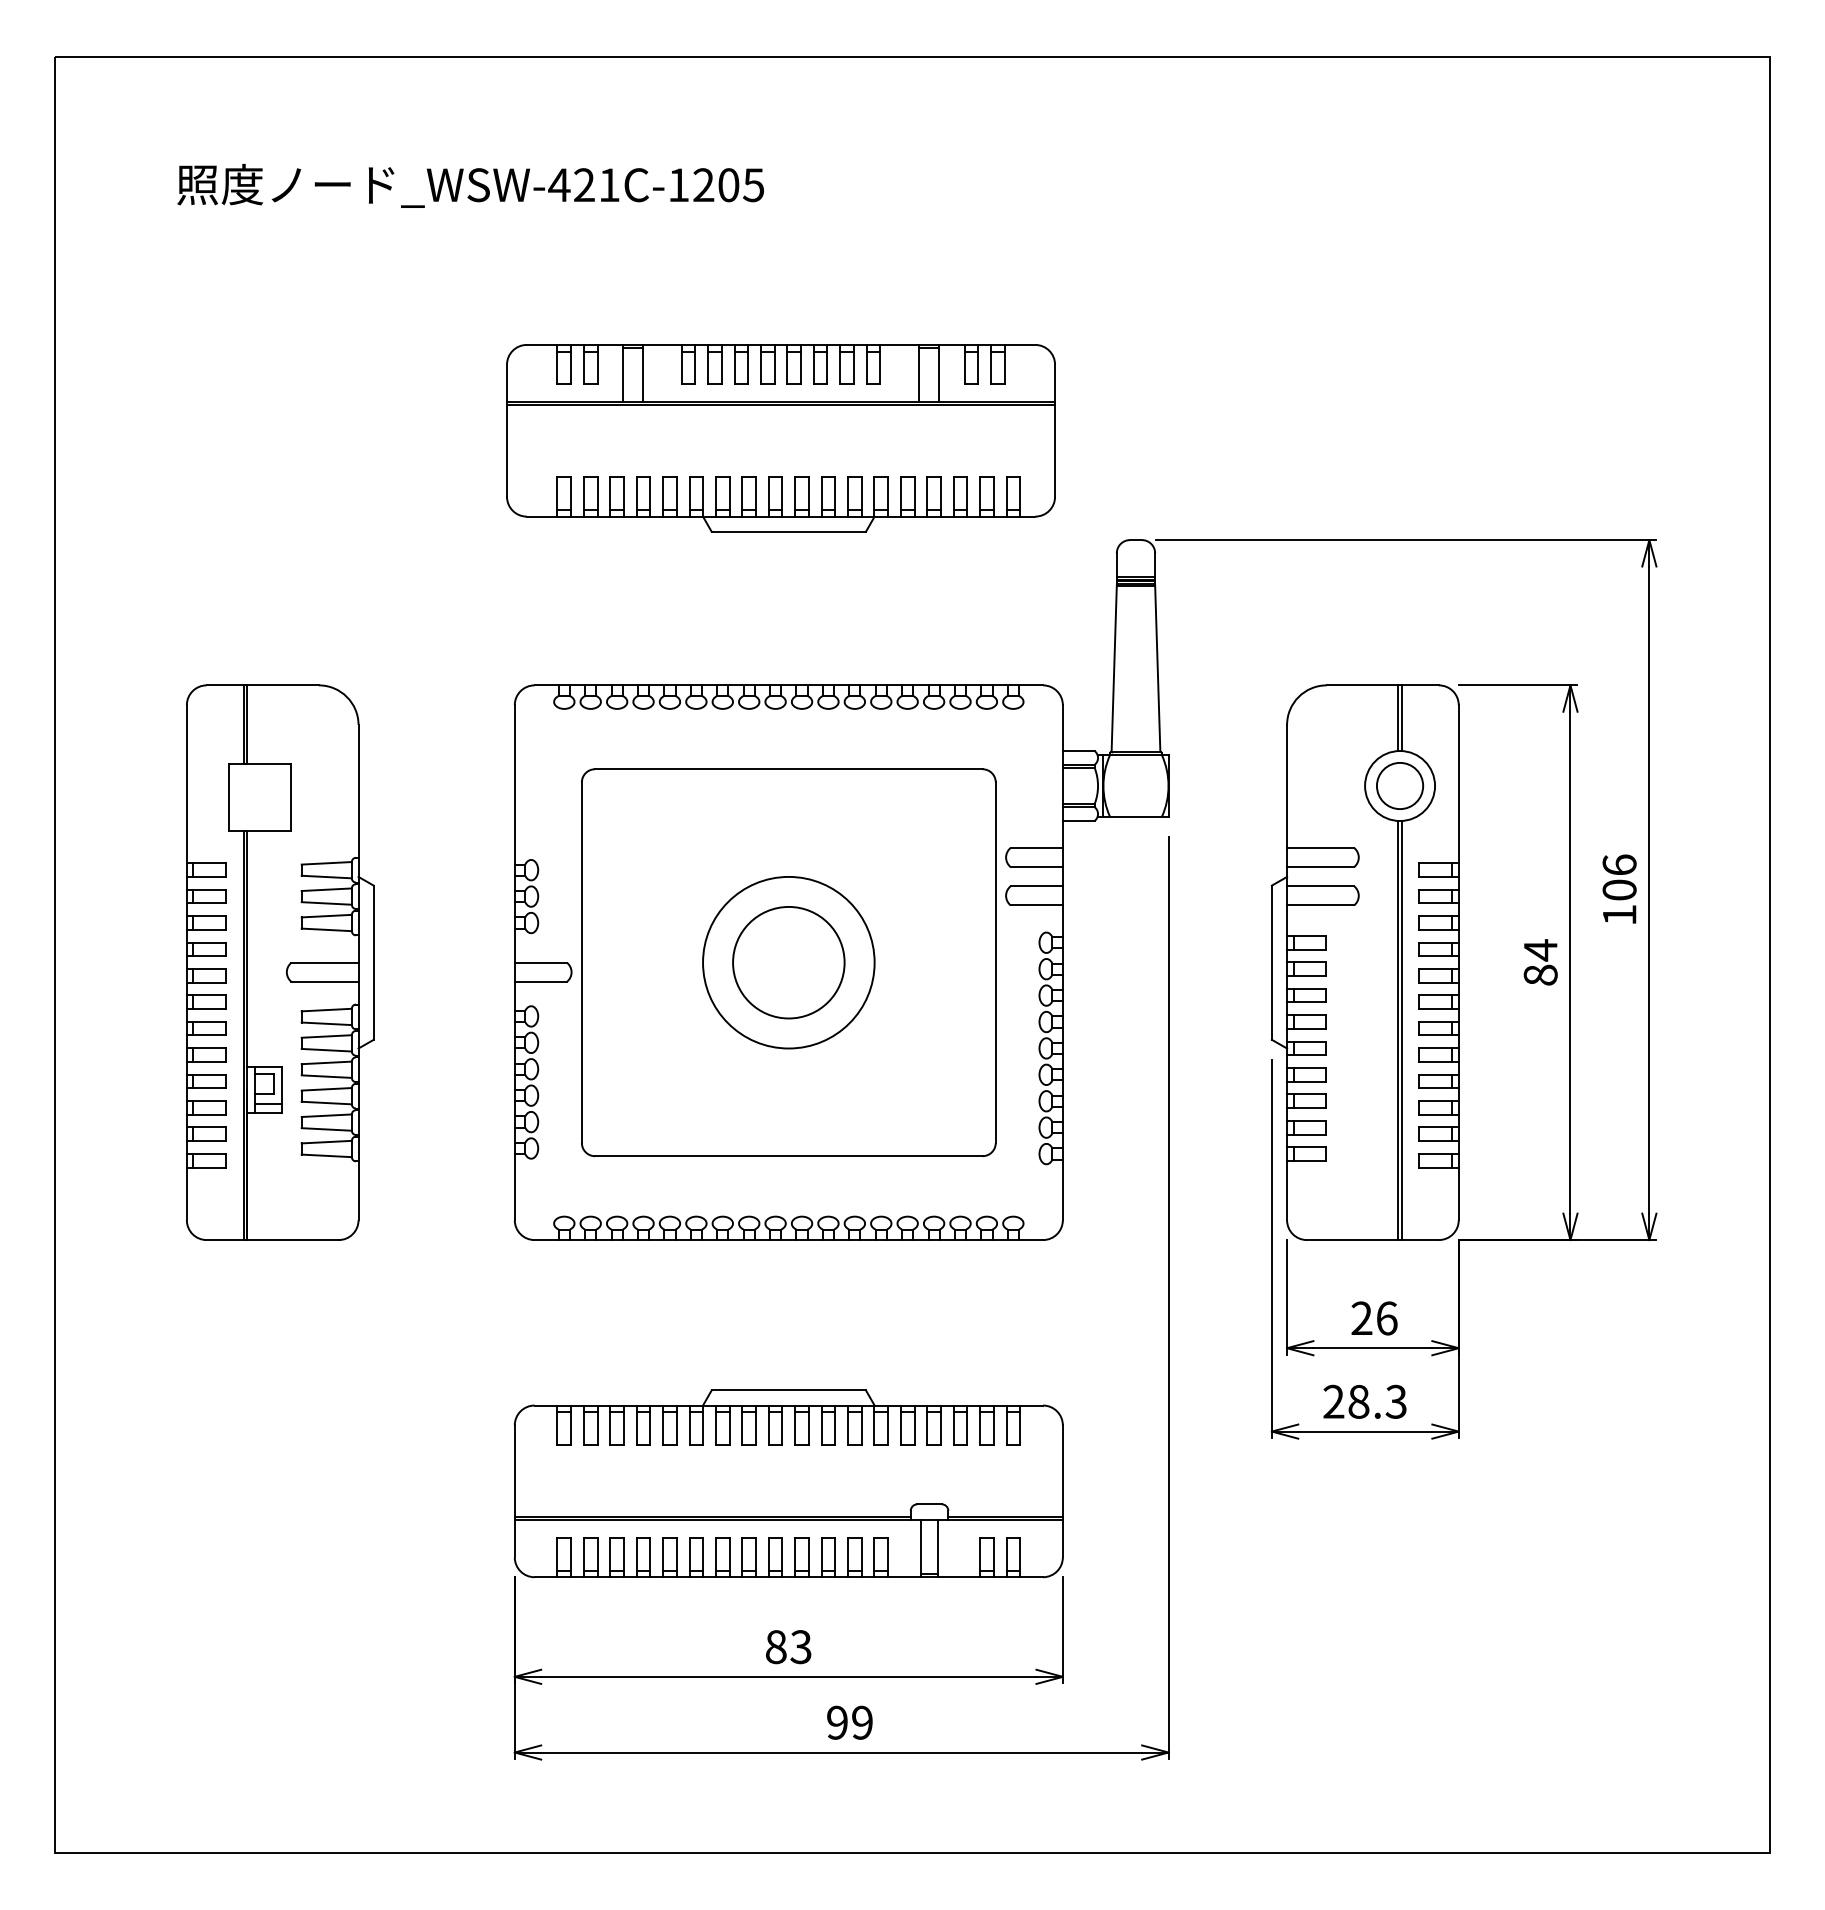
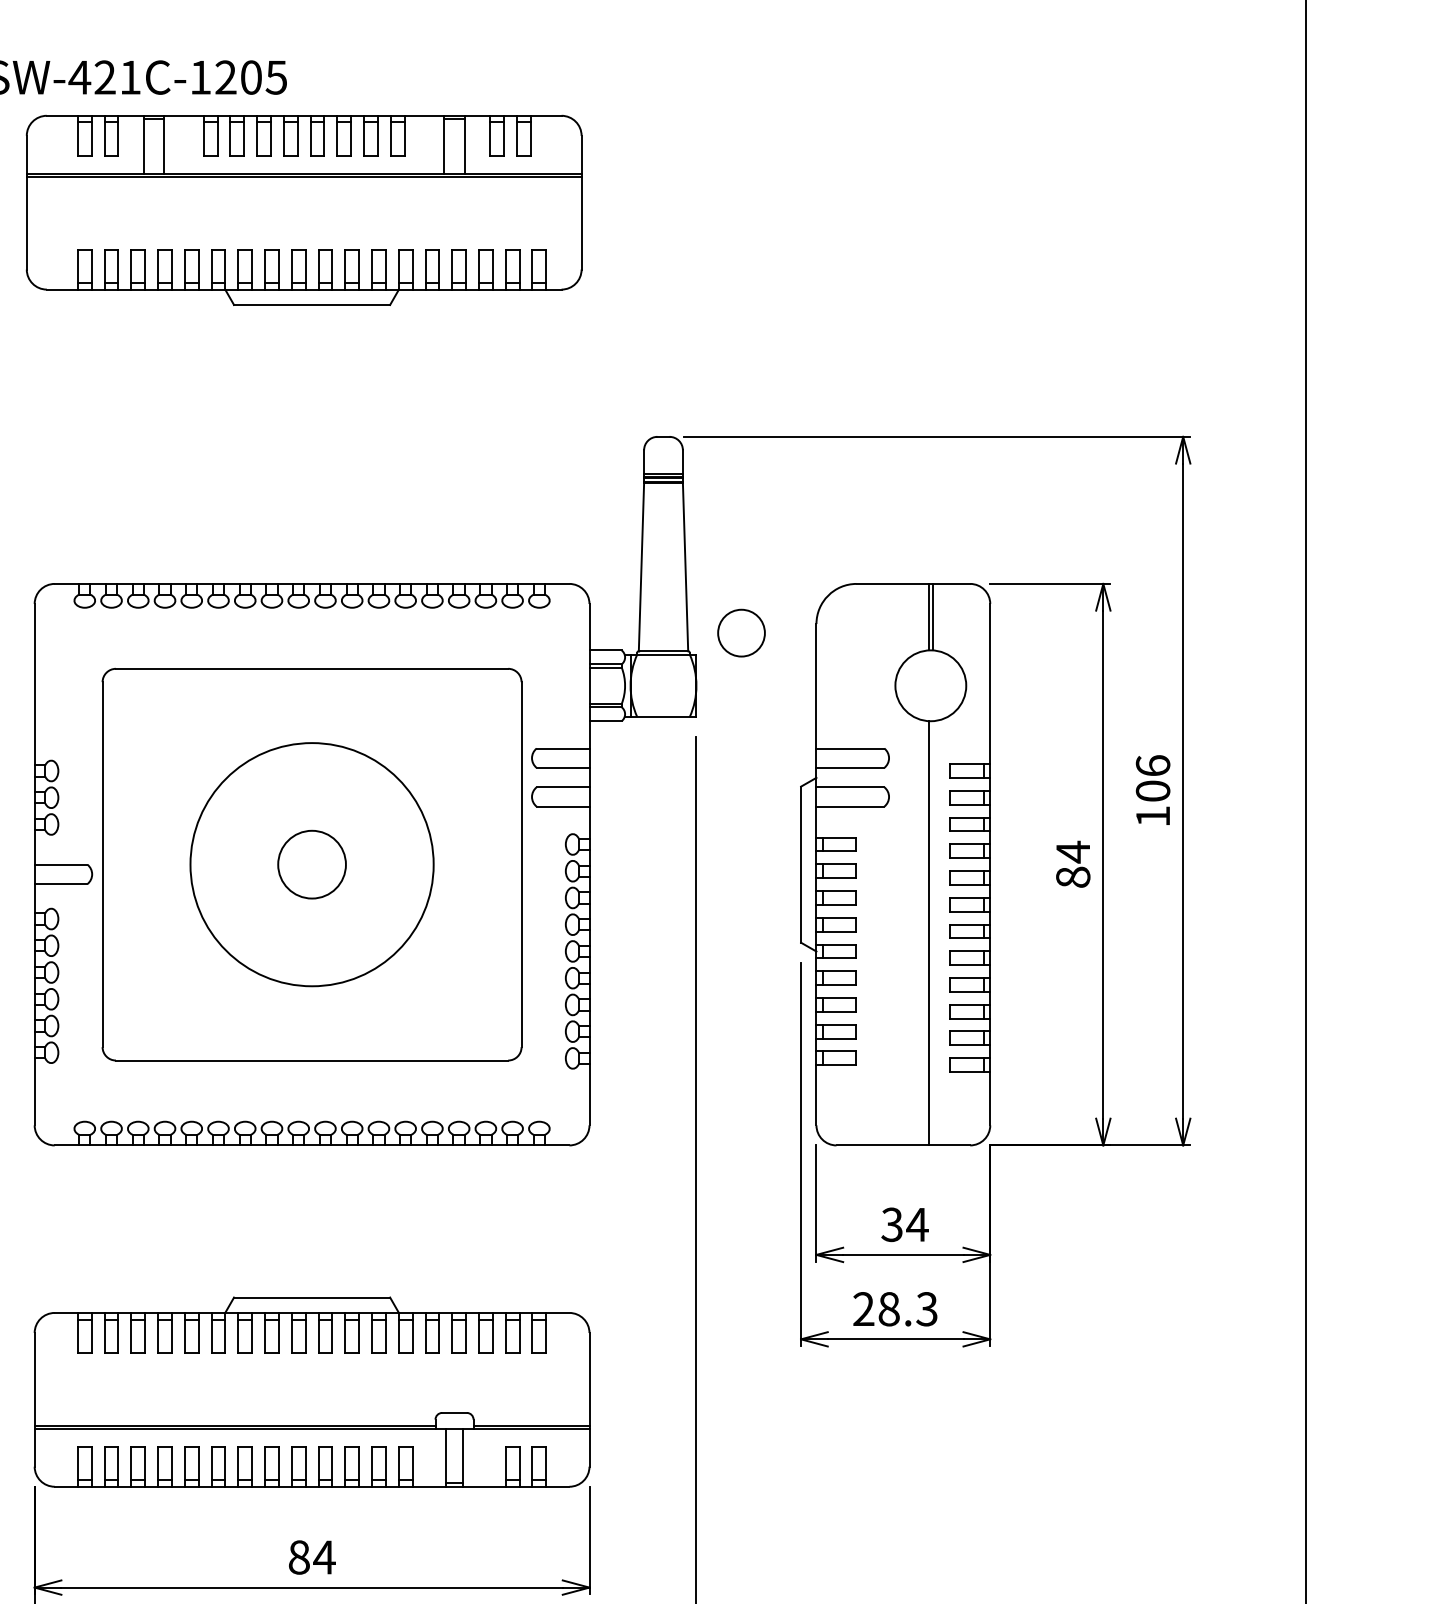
part: (780, 438) -> (303, 210), moved
circle: (1400, 785) -> (741, 632), moved
circle: (788, 962) -> (311, 864), size x0.6
circle: (788, 962) -> (311, 864), size x1.4
line: (1401, 1030) -> (932, 933), removed
text: (1374, 1318) -> (904, 1224), 26 -> 34
text: (800, 1647) -> (323, 1557), 83 -> 84

